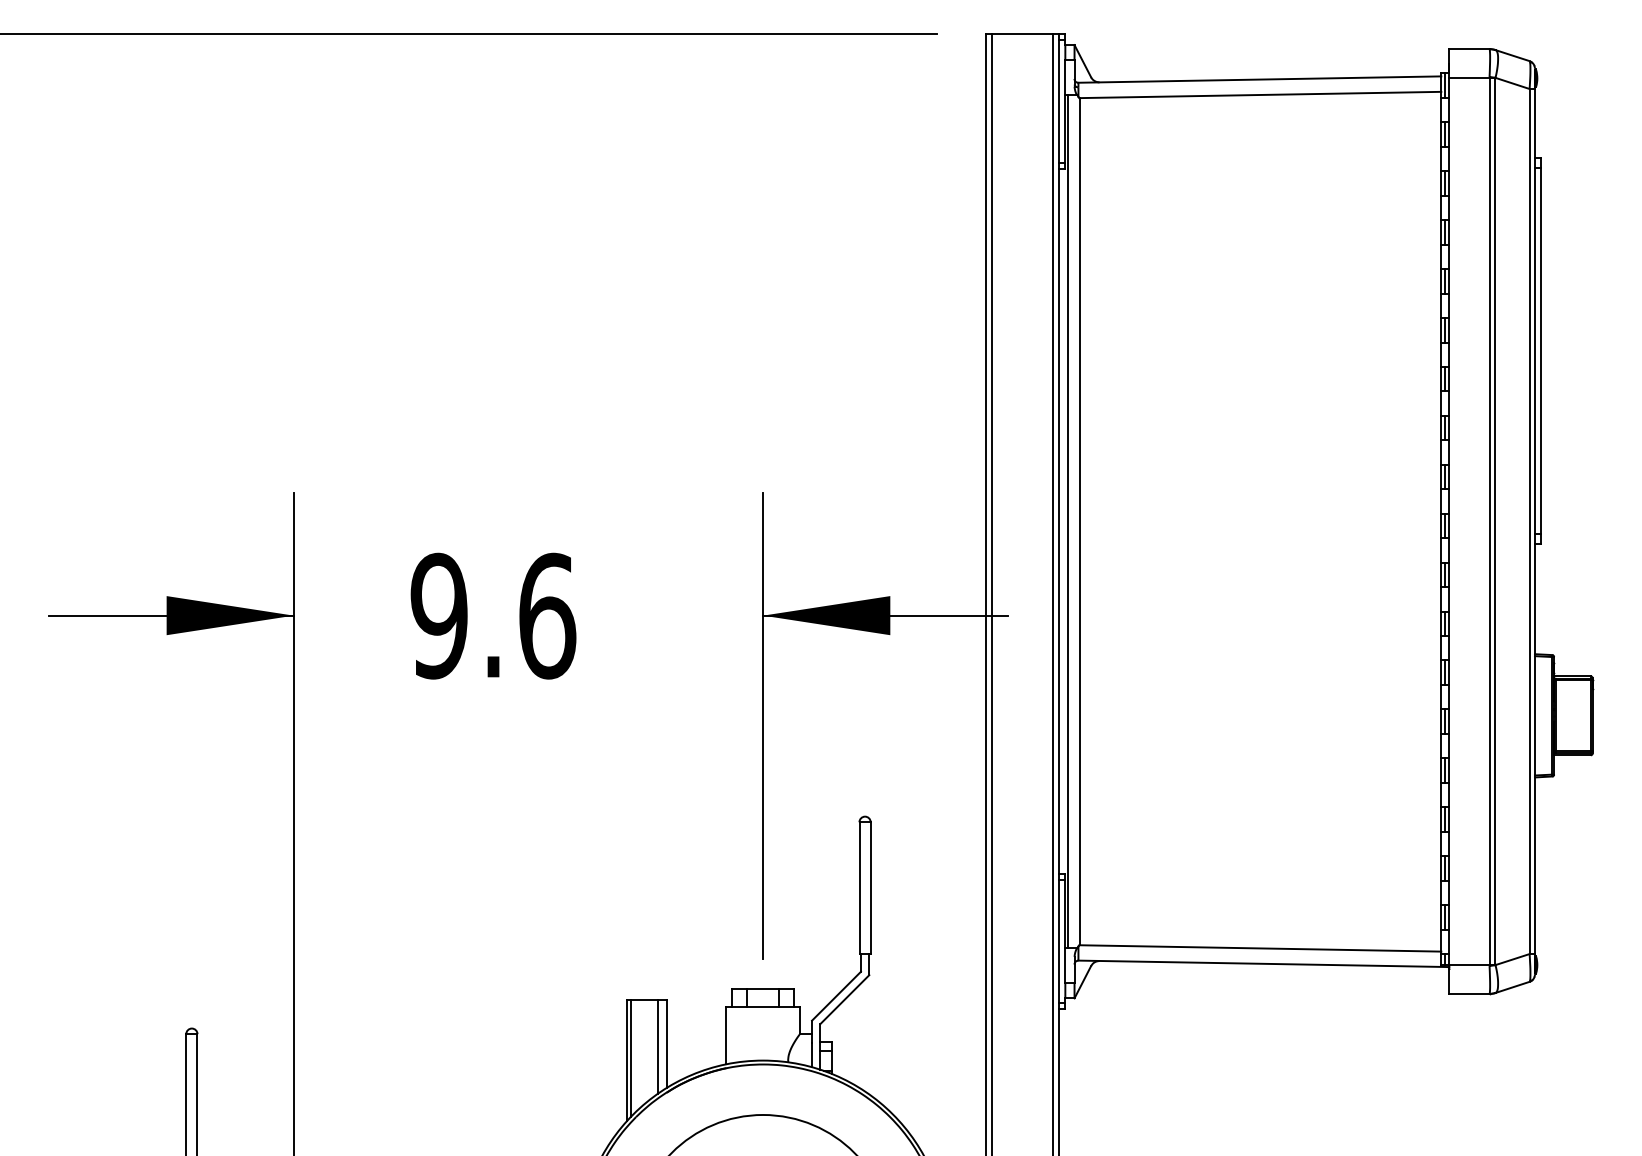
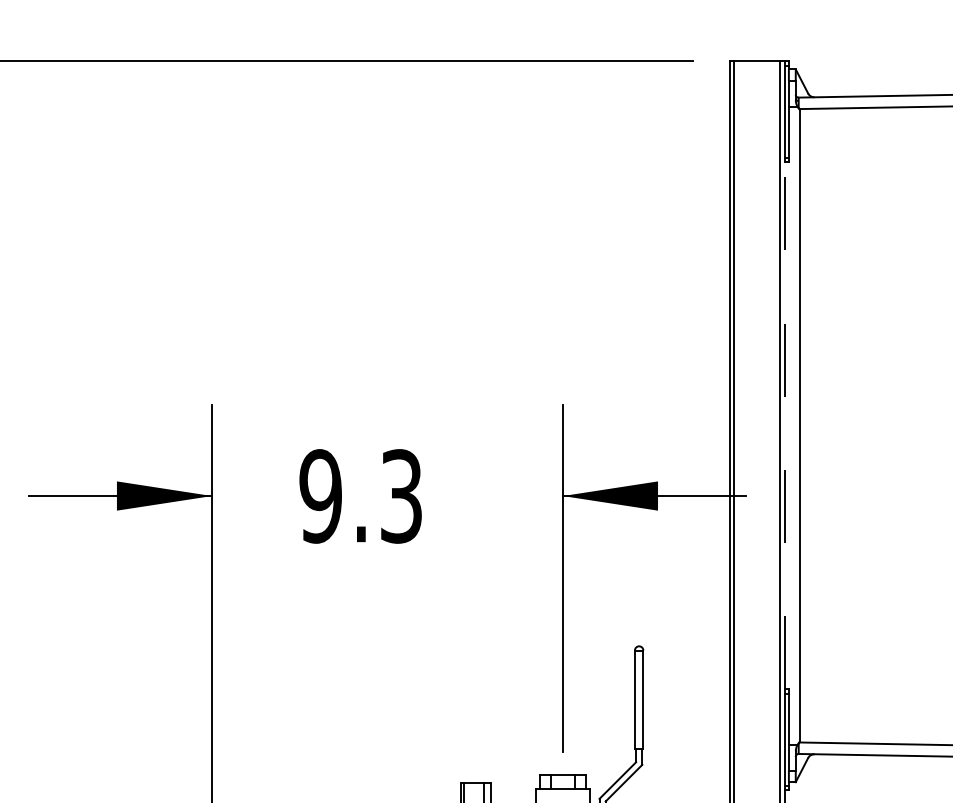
line: (1059, 521) -> (784, 425), solid -> dashed
line: (1068, 521) -> (791, 425), removed
text: (547, 615) -> (401, 495), 9.6 -> 9.3

